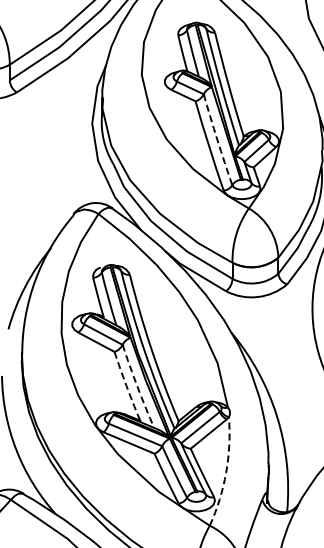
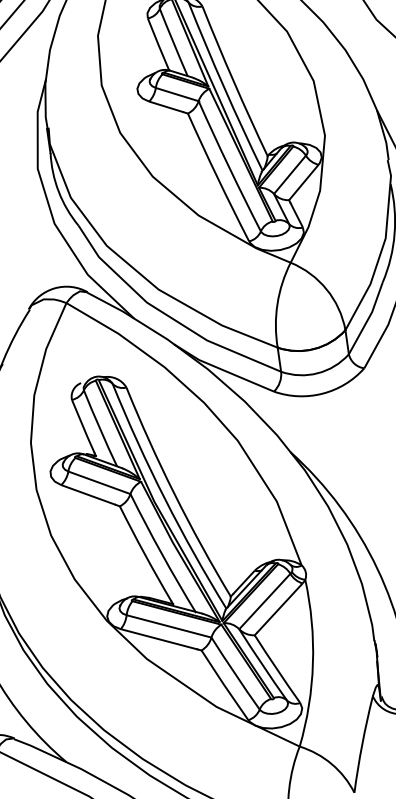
arc: (217, 139) -> (228, 166), dashed -> solid
arc: (126, 385) -> (144, 554), dashed -> solid
arc: (137, 387) -> (161, 554), dashed -> solid
arc: (226, 472) -> (313, 663), dashed -> solid

